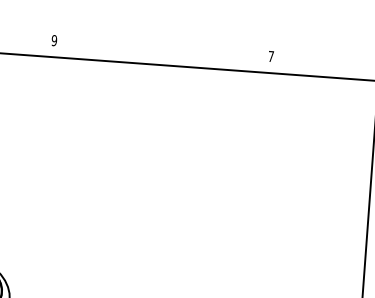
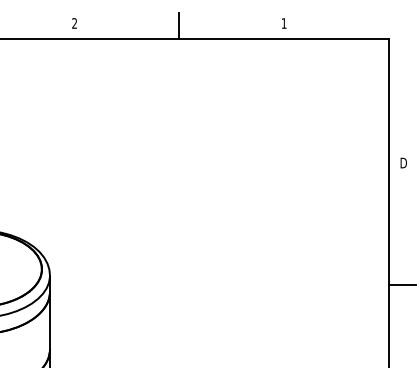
text: (54, 40) -> (74, 23), 9 -> 2
line: (162, 50) -> (179, 25), added
text: (270, 56) -> (283, 23), 7 -> 1

